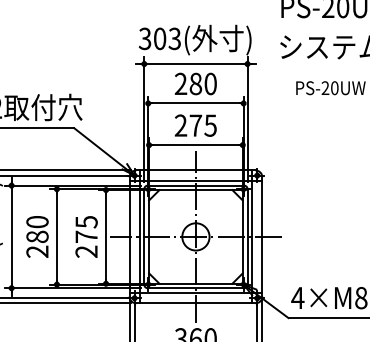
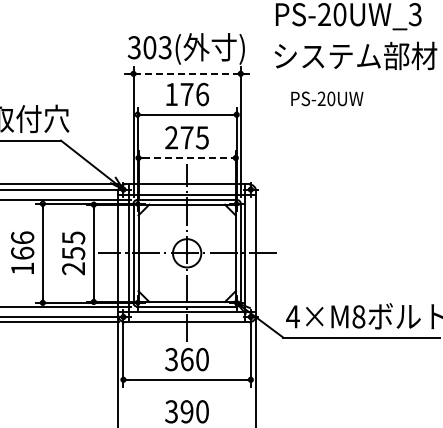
line: (196, 63) -> (187, 73), solid -> dashed
text: (196, 83) -> (187, 94), 280 -> 176
line: (196, 145) -> (187, 158), solid -> dashed
text: (37, 237) -> (22, 253), 280 -> 166
text: (86, 237) -> (73, 253), 275 -> 255

